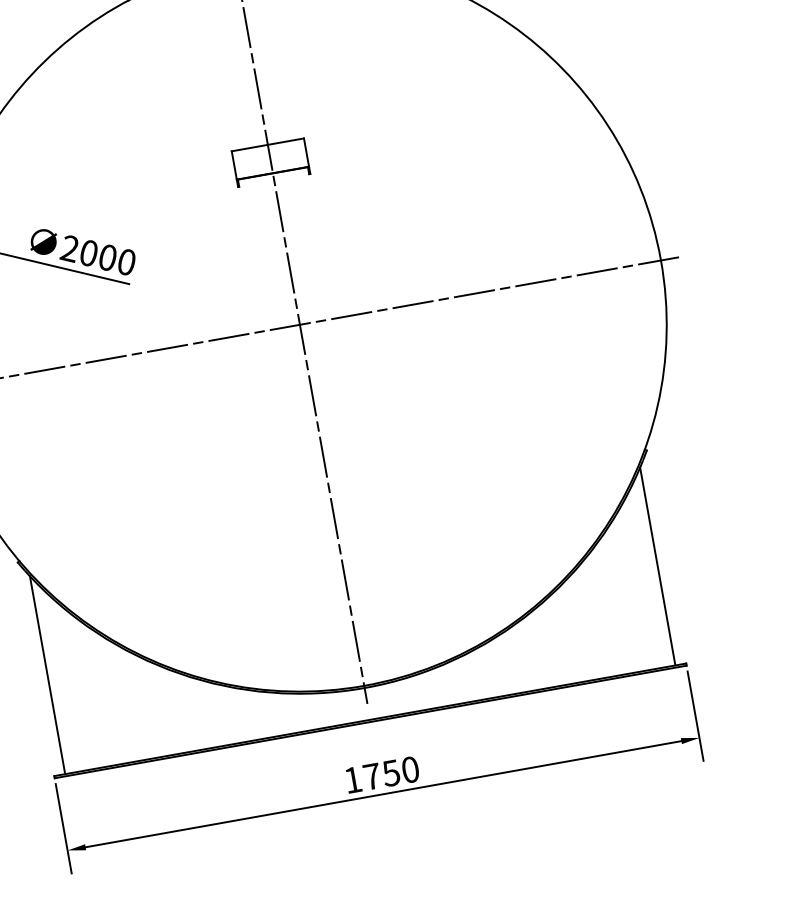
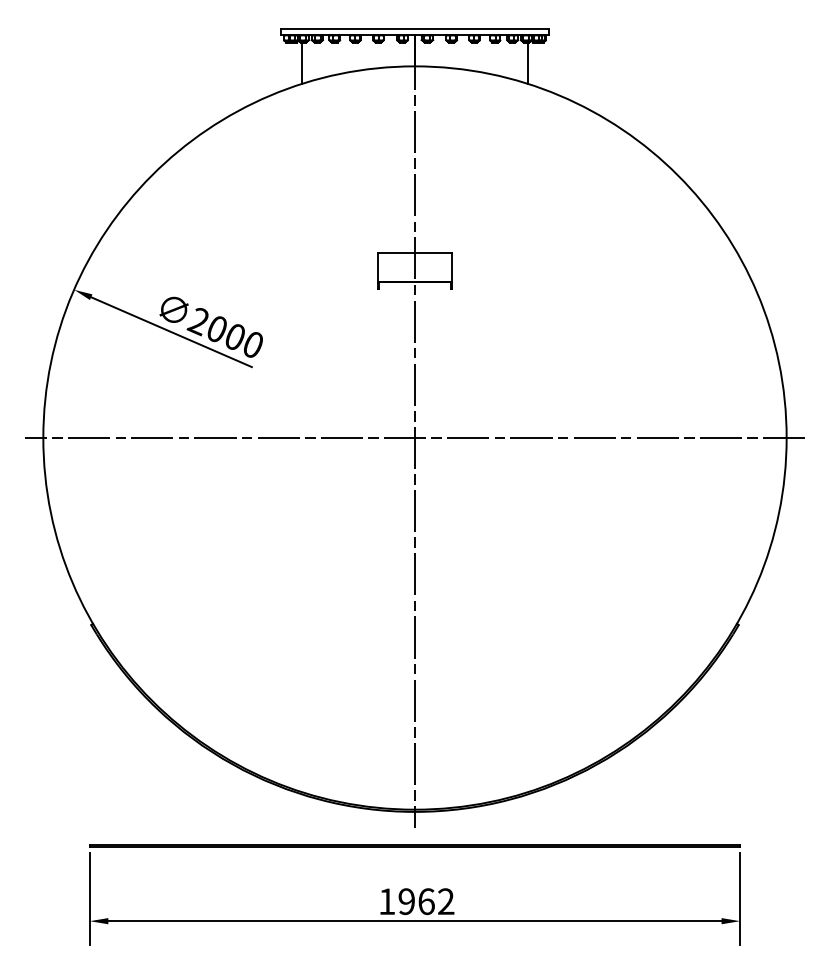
line: (658, 566) -> (729, 742), removed
line: (47, 675) -> (100, 742), removed
text: (391, 773) -> (426, 901), 1750 -> 1962

